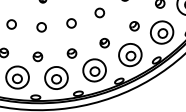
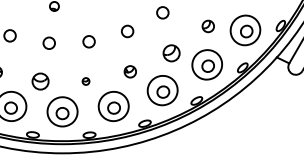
part: (134, 25) -> (171, 52), size x1.4
part: (71, 53) -> (85, 81), size x0.6
part: (37, 56) -> (40, 81), size x1.4

